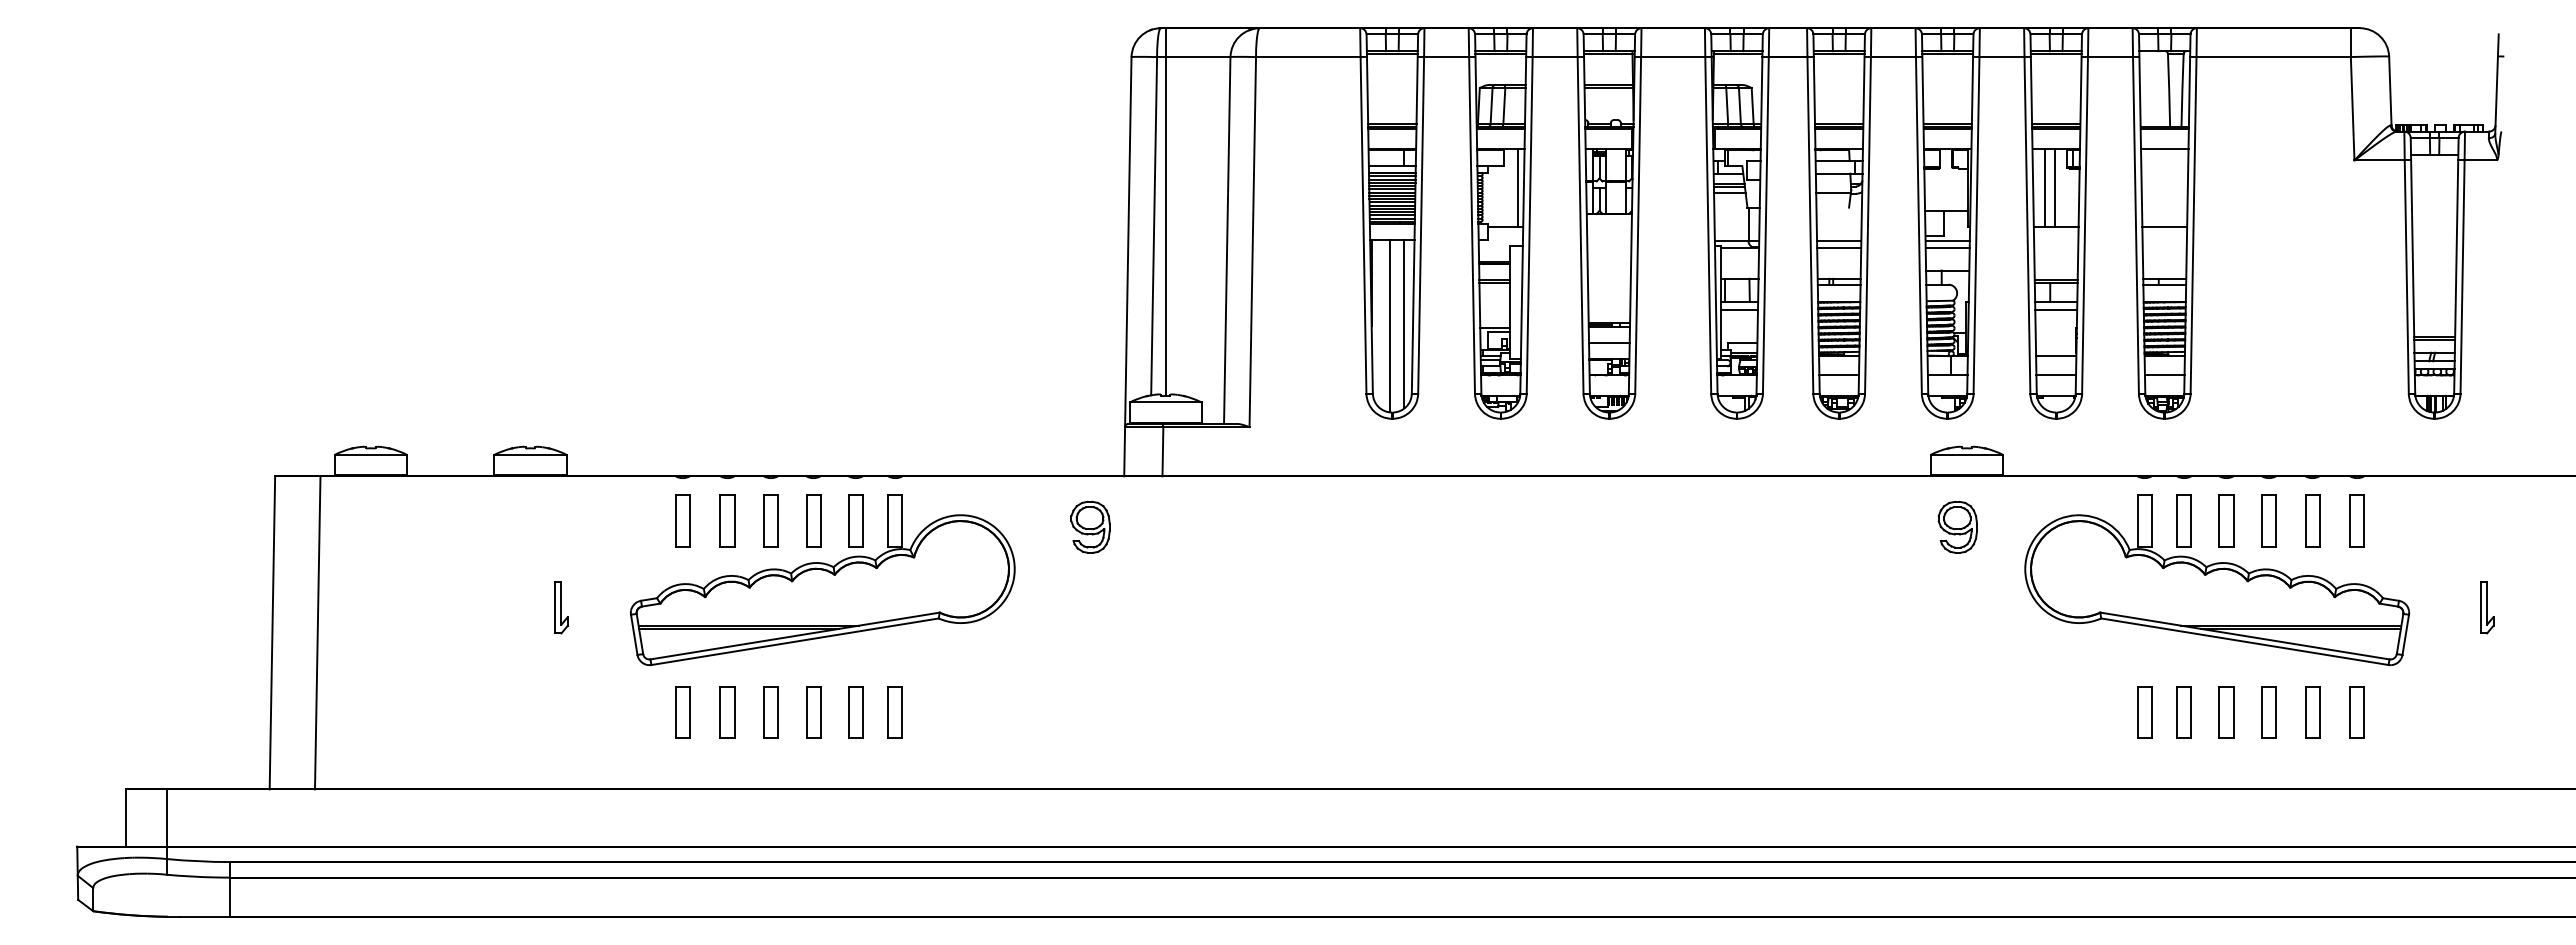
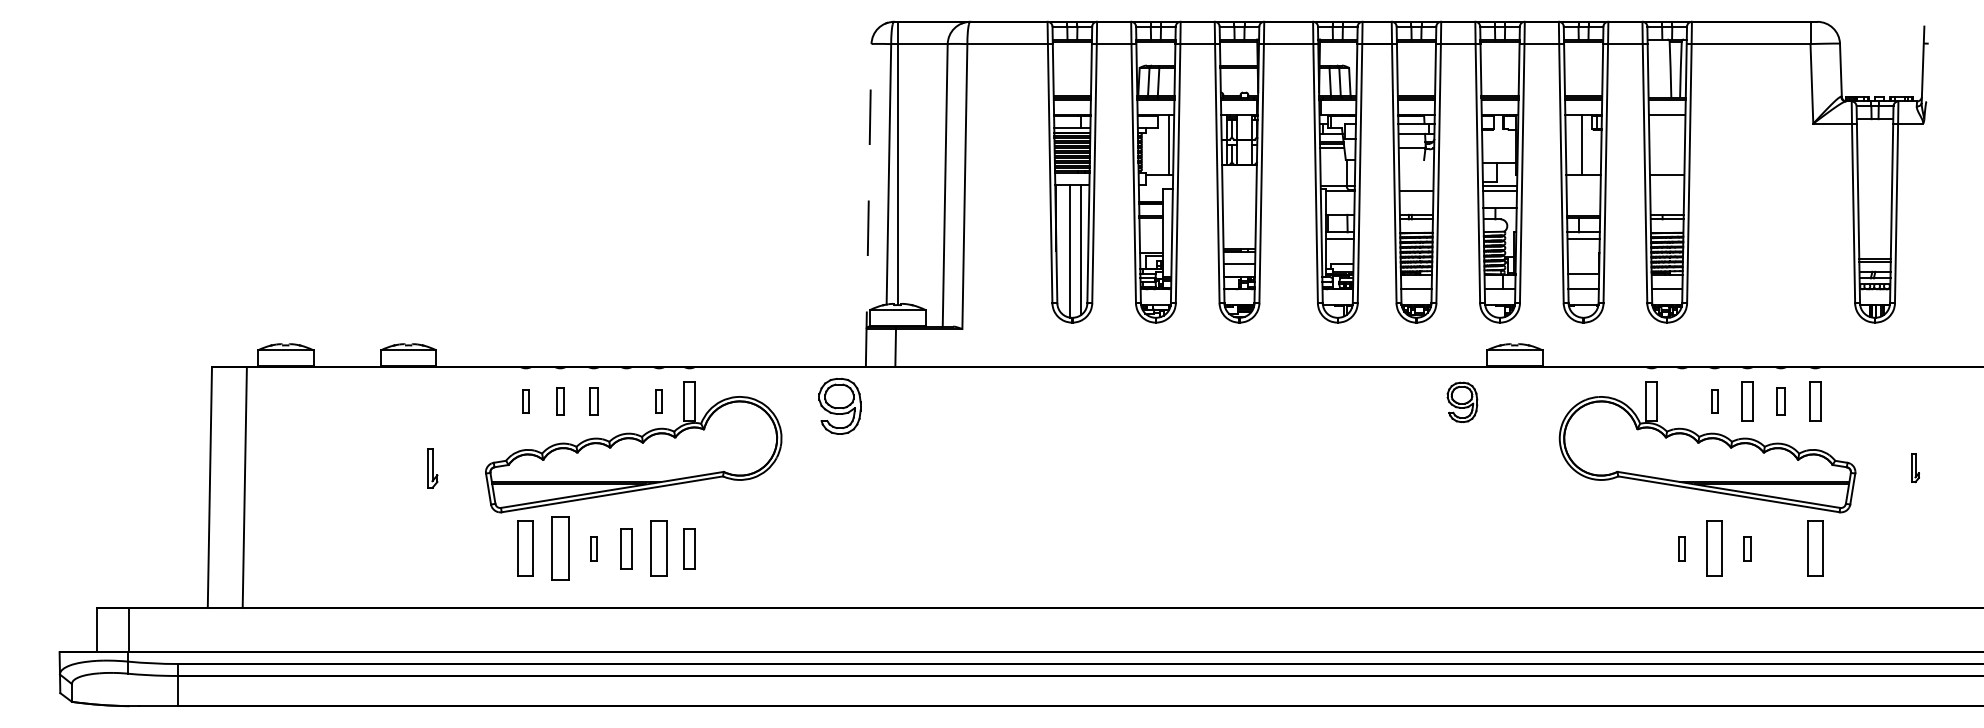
line: (2044, 188) -> (1574, 145), removed
line: (1839, 241) -> (1416, 186), removed
line: (1127, 266) -> (868, 205), solid -> dashed
part: (682, 520) -> (525, 400), size x0.6
part: (727, 520) -> (560, 400), size x0.7
part: (770, 520) -> (593, 400), size x0.7
part: (813, 520) -> (626, 400), removed
part: (855, 520) -> (658, 400), size x0.6
part: (2183, 520) -> (1681, 400), removed
part: (2226, 520) -> (1714, 400), size x0.6
part: (2312, 520) -> (1780, 400), size x0.7
part: (1090, 526) -> (839, 405), size x1.4
part: (1957, 526) -> (1462, 401), moved
part: (2487, 607) -> (1915, 467), size x0.7
part: (682, 712) -> (525, 548), size x1.4
part: (727, 712) -> (560, 548), size x1.6
part: (770, 712) -> (593, 548), size x0.6
part: (855, 712) -> (658, 548), size x1.4
part: (2144, 712) -> (1651, 548), removed
part: (2183, 712) -> (1681, 548), size x0.6
part: (2226, 712) -> (1714, 548), size x1.4
part: (2268, 712) -> (1747, 548), size x0.6
part: (2312, 712) -> (1780, 548), removed
part: (2356, 712) -> (1814, 548), size x1.4

